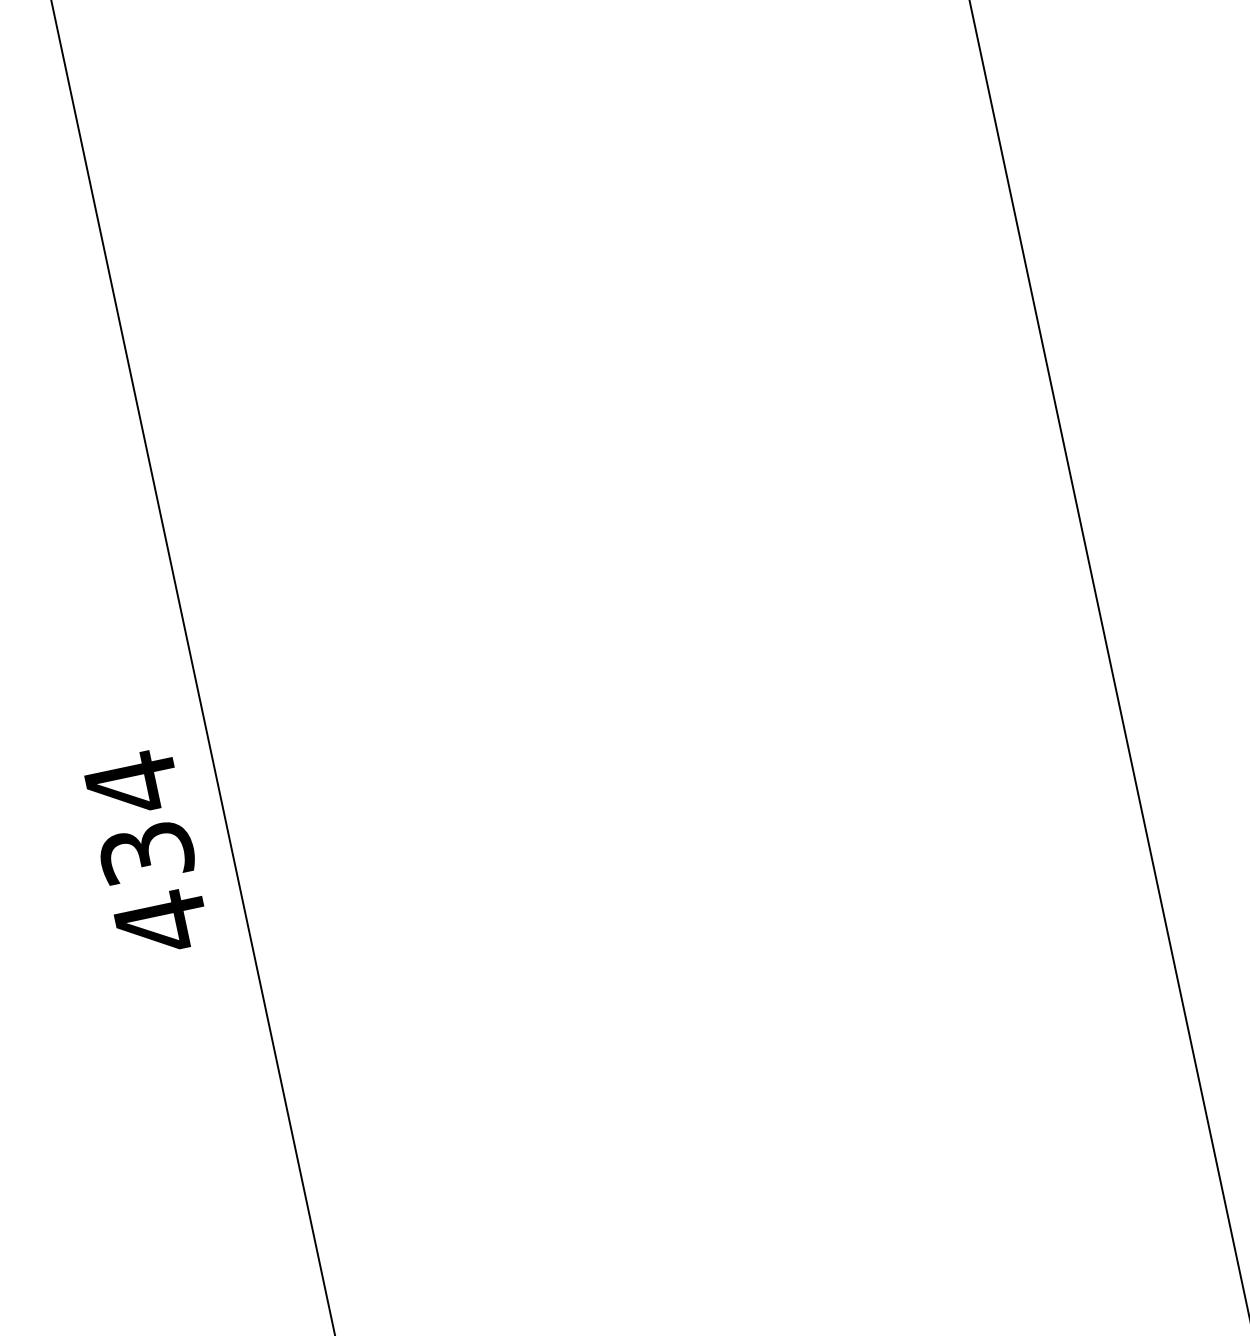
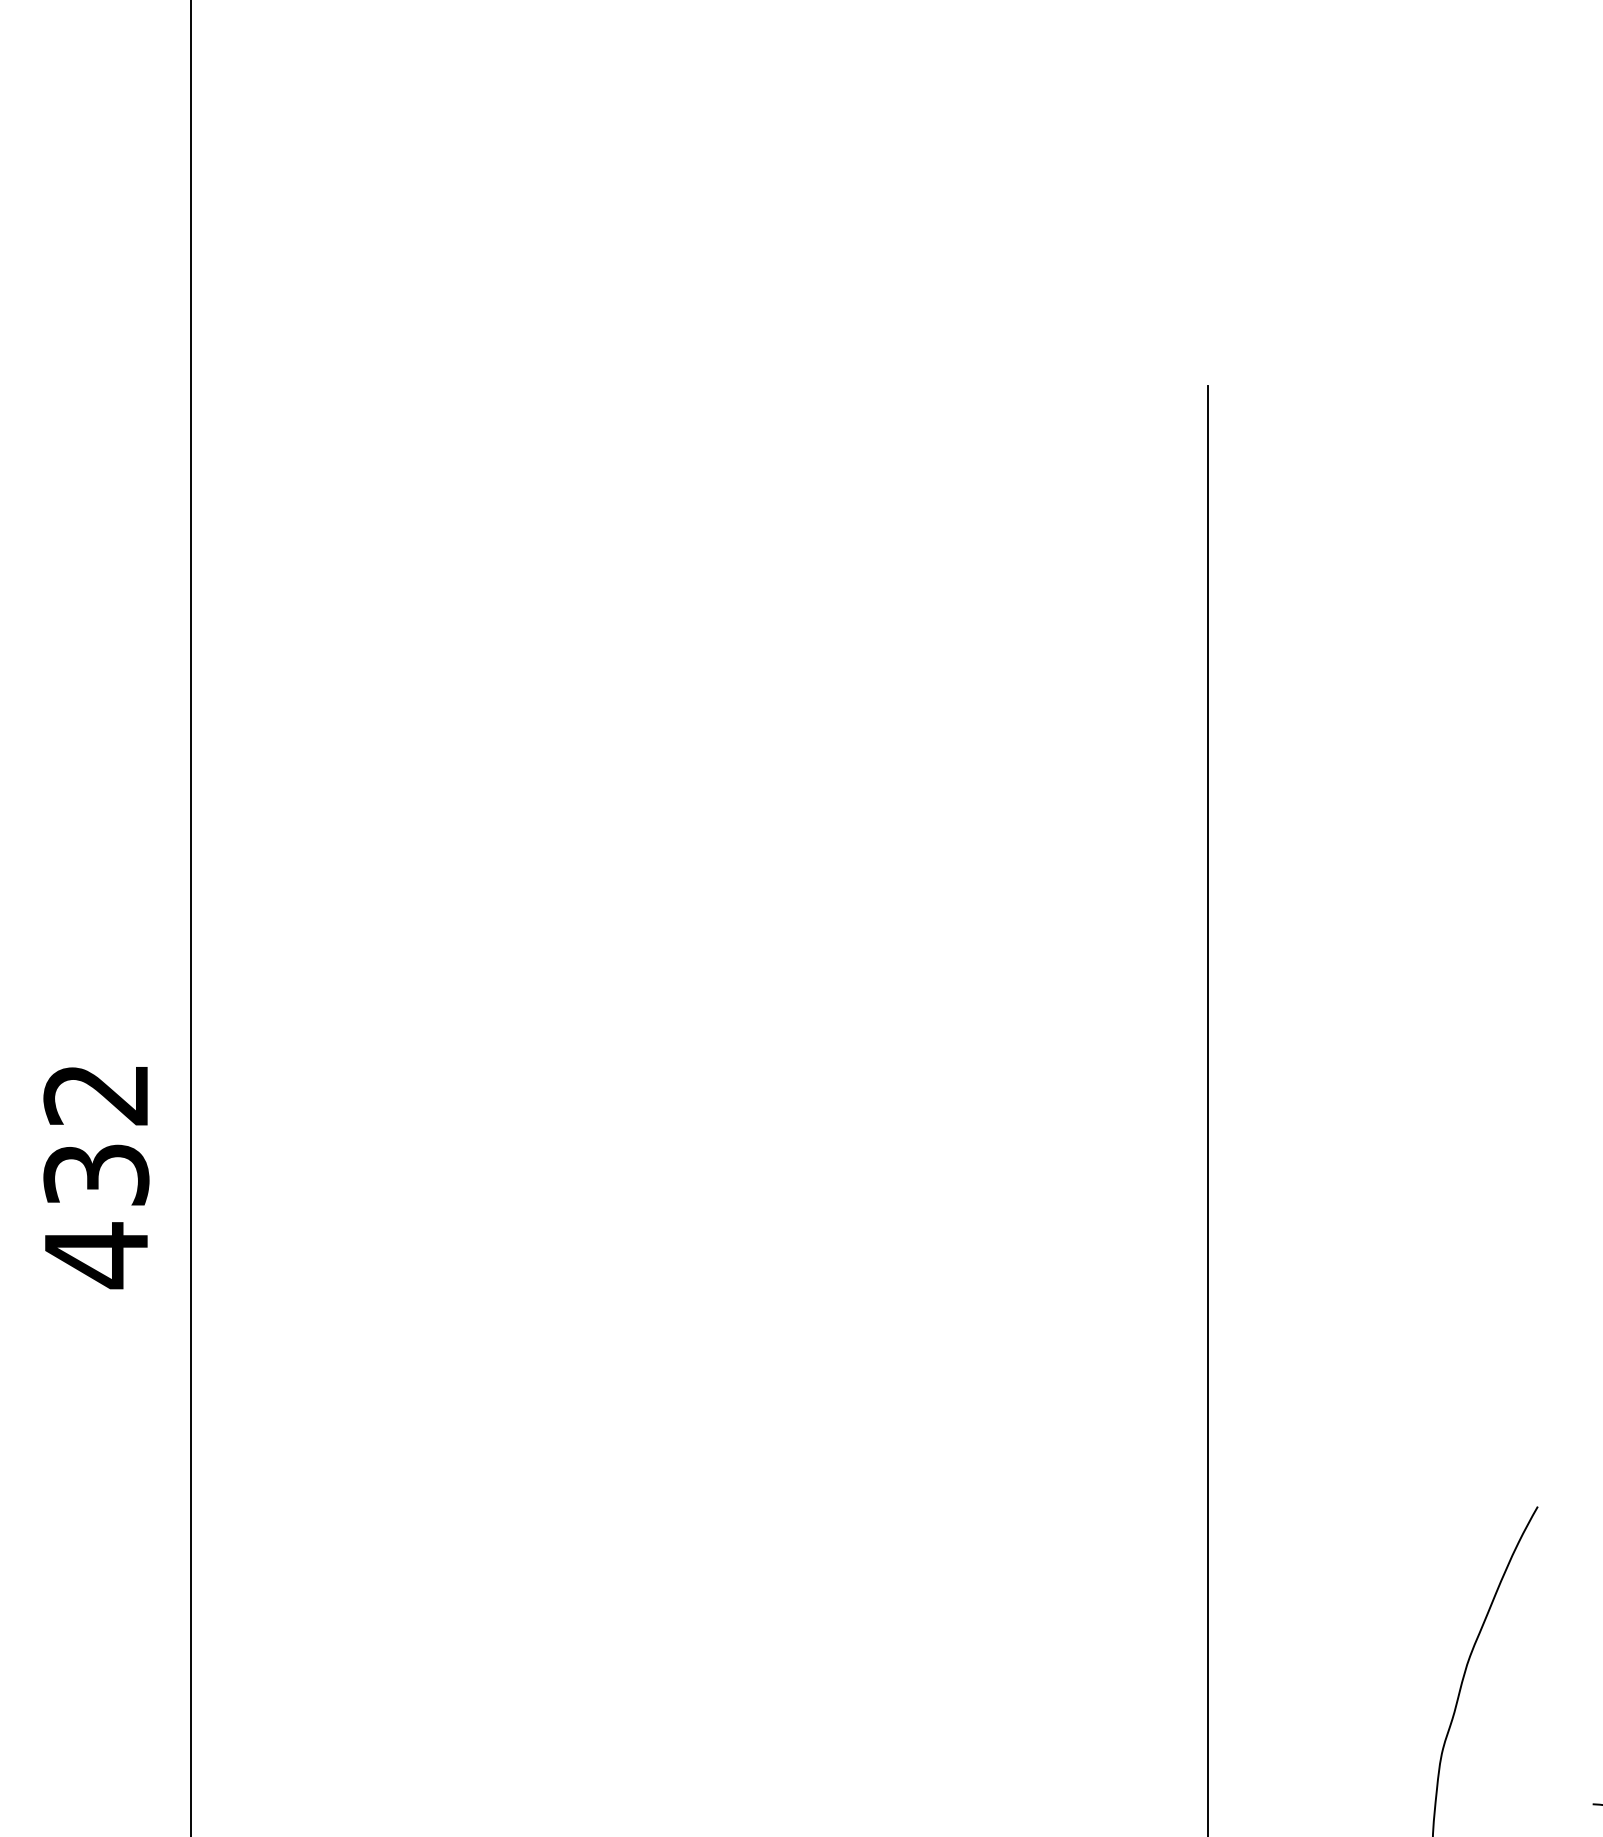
text: (131, 783) -> (95, 1094), 434 -> 432

